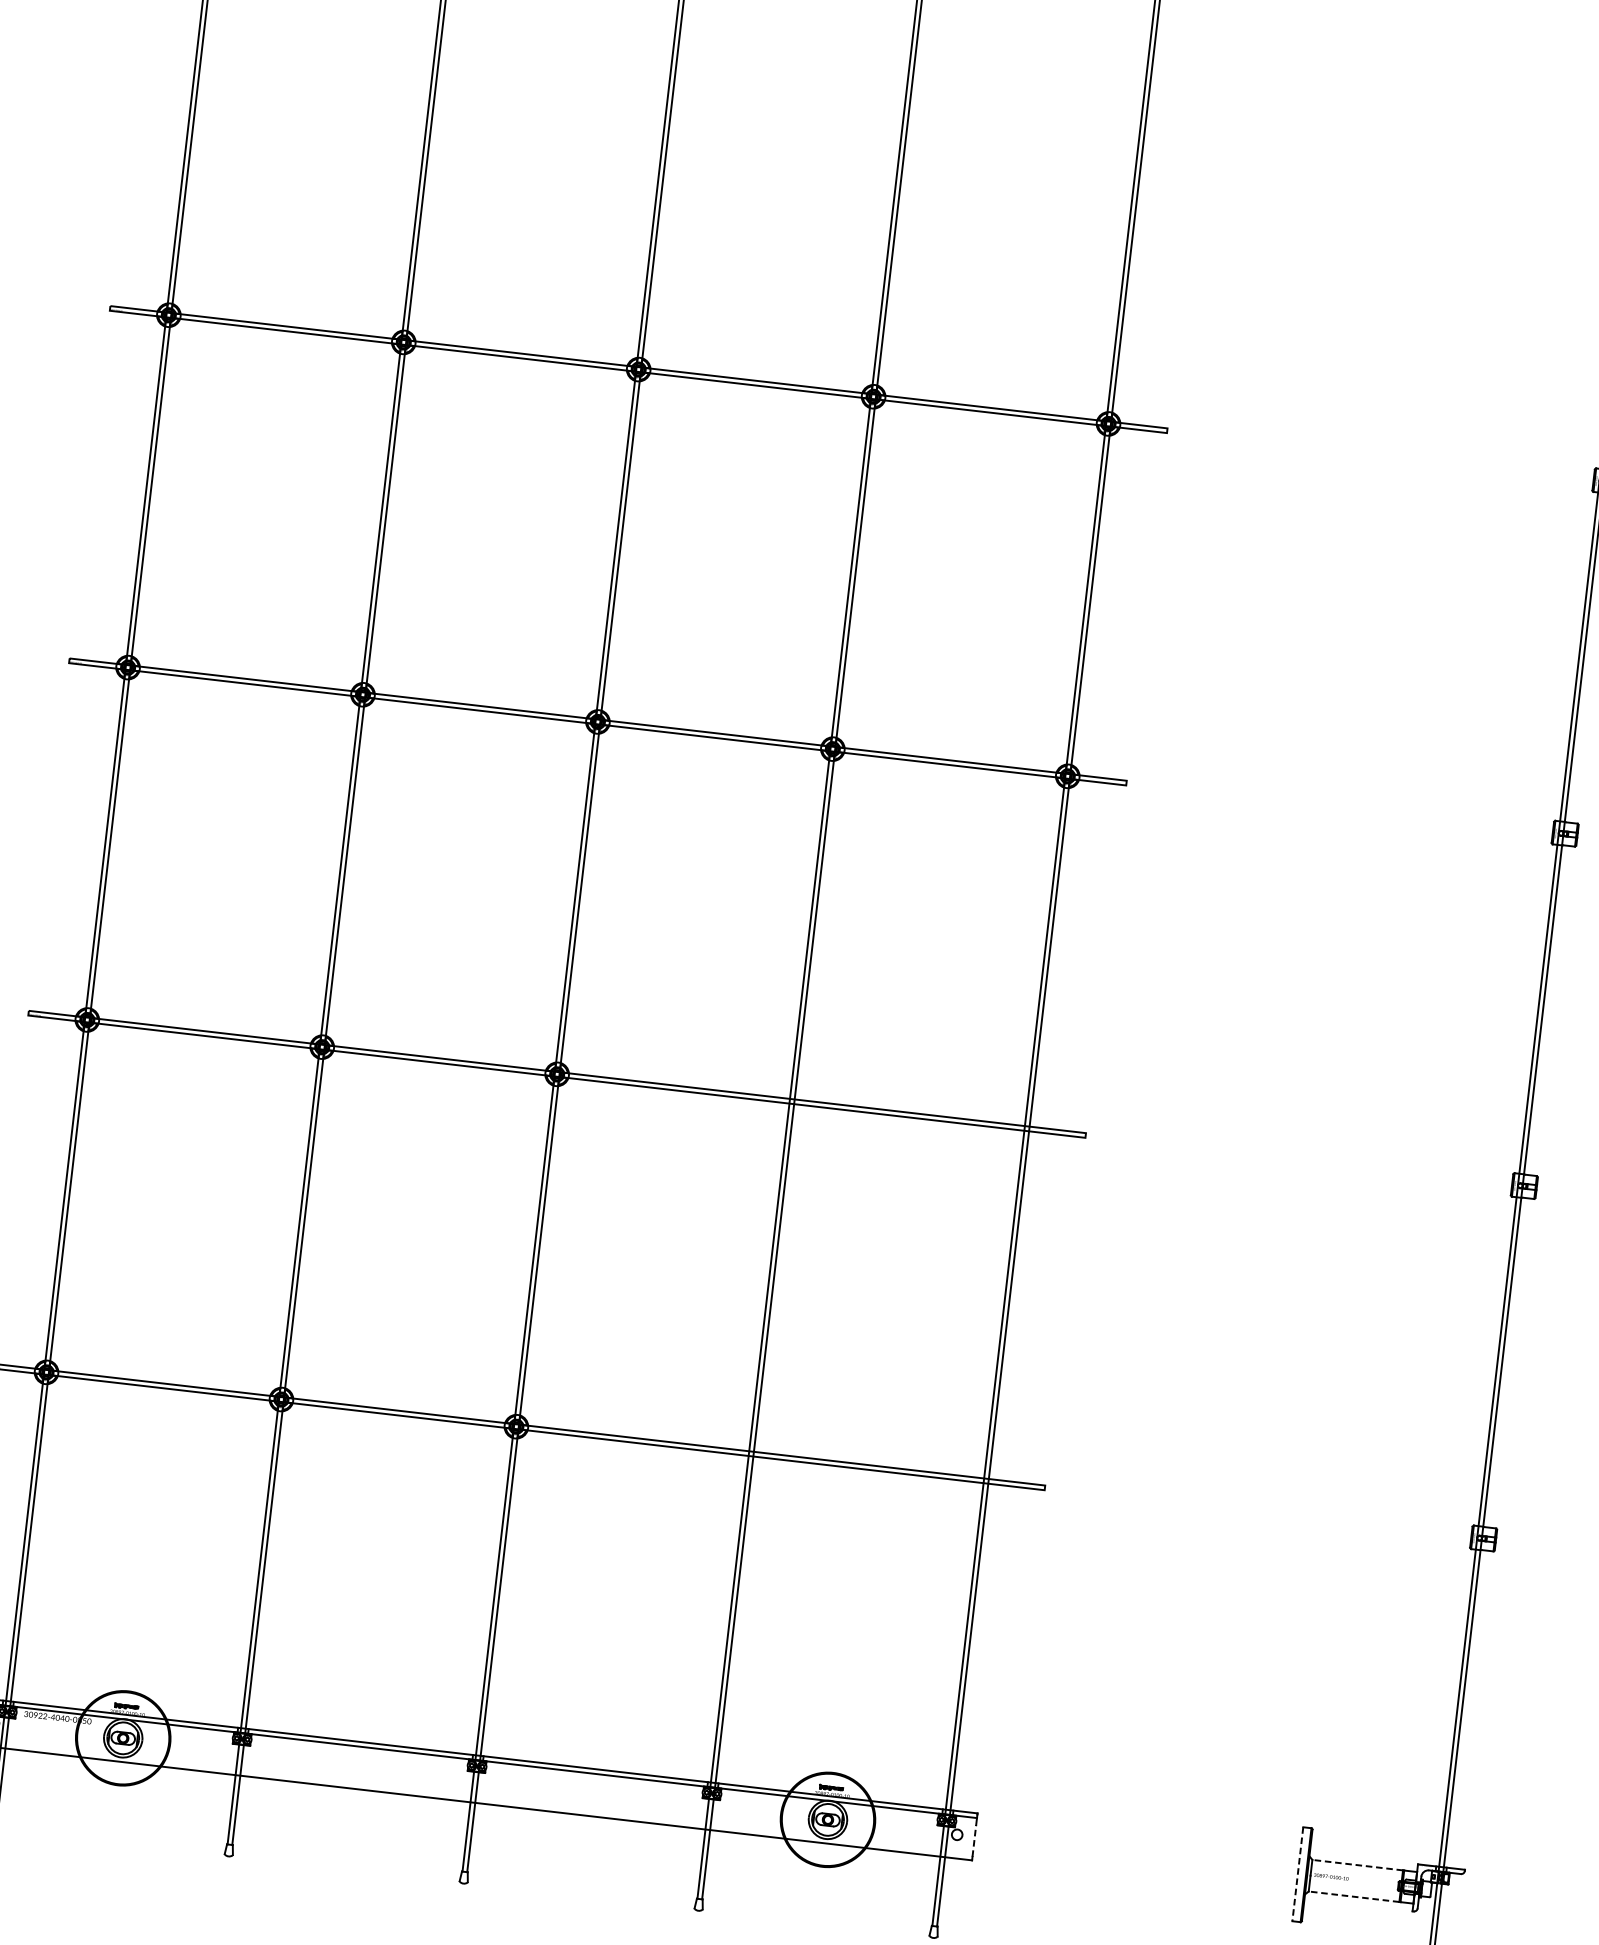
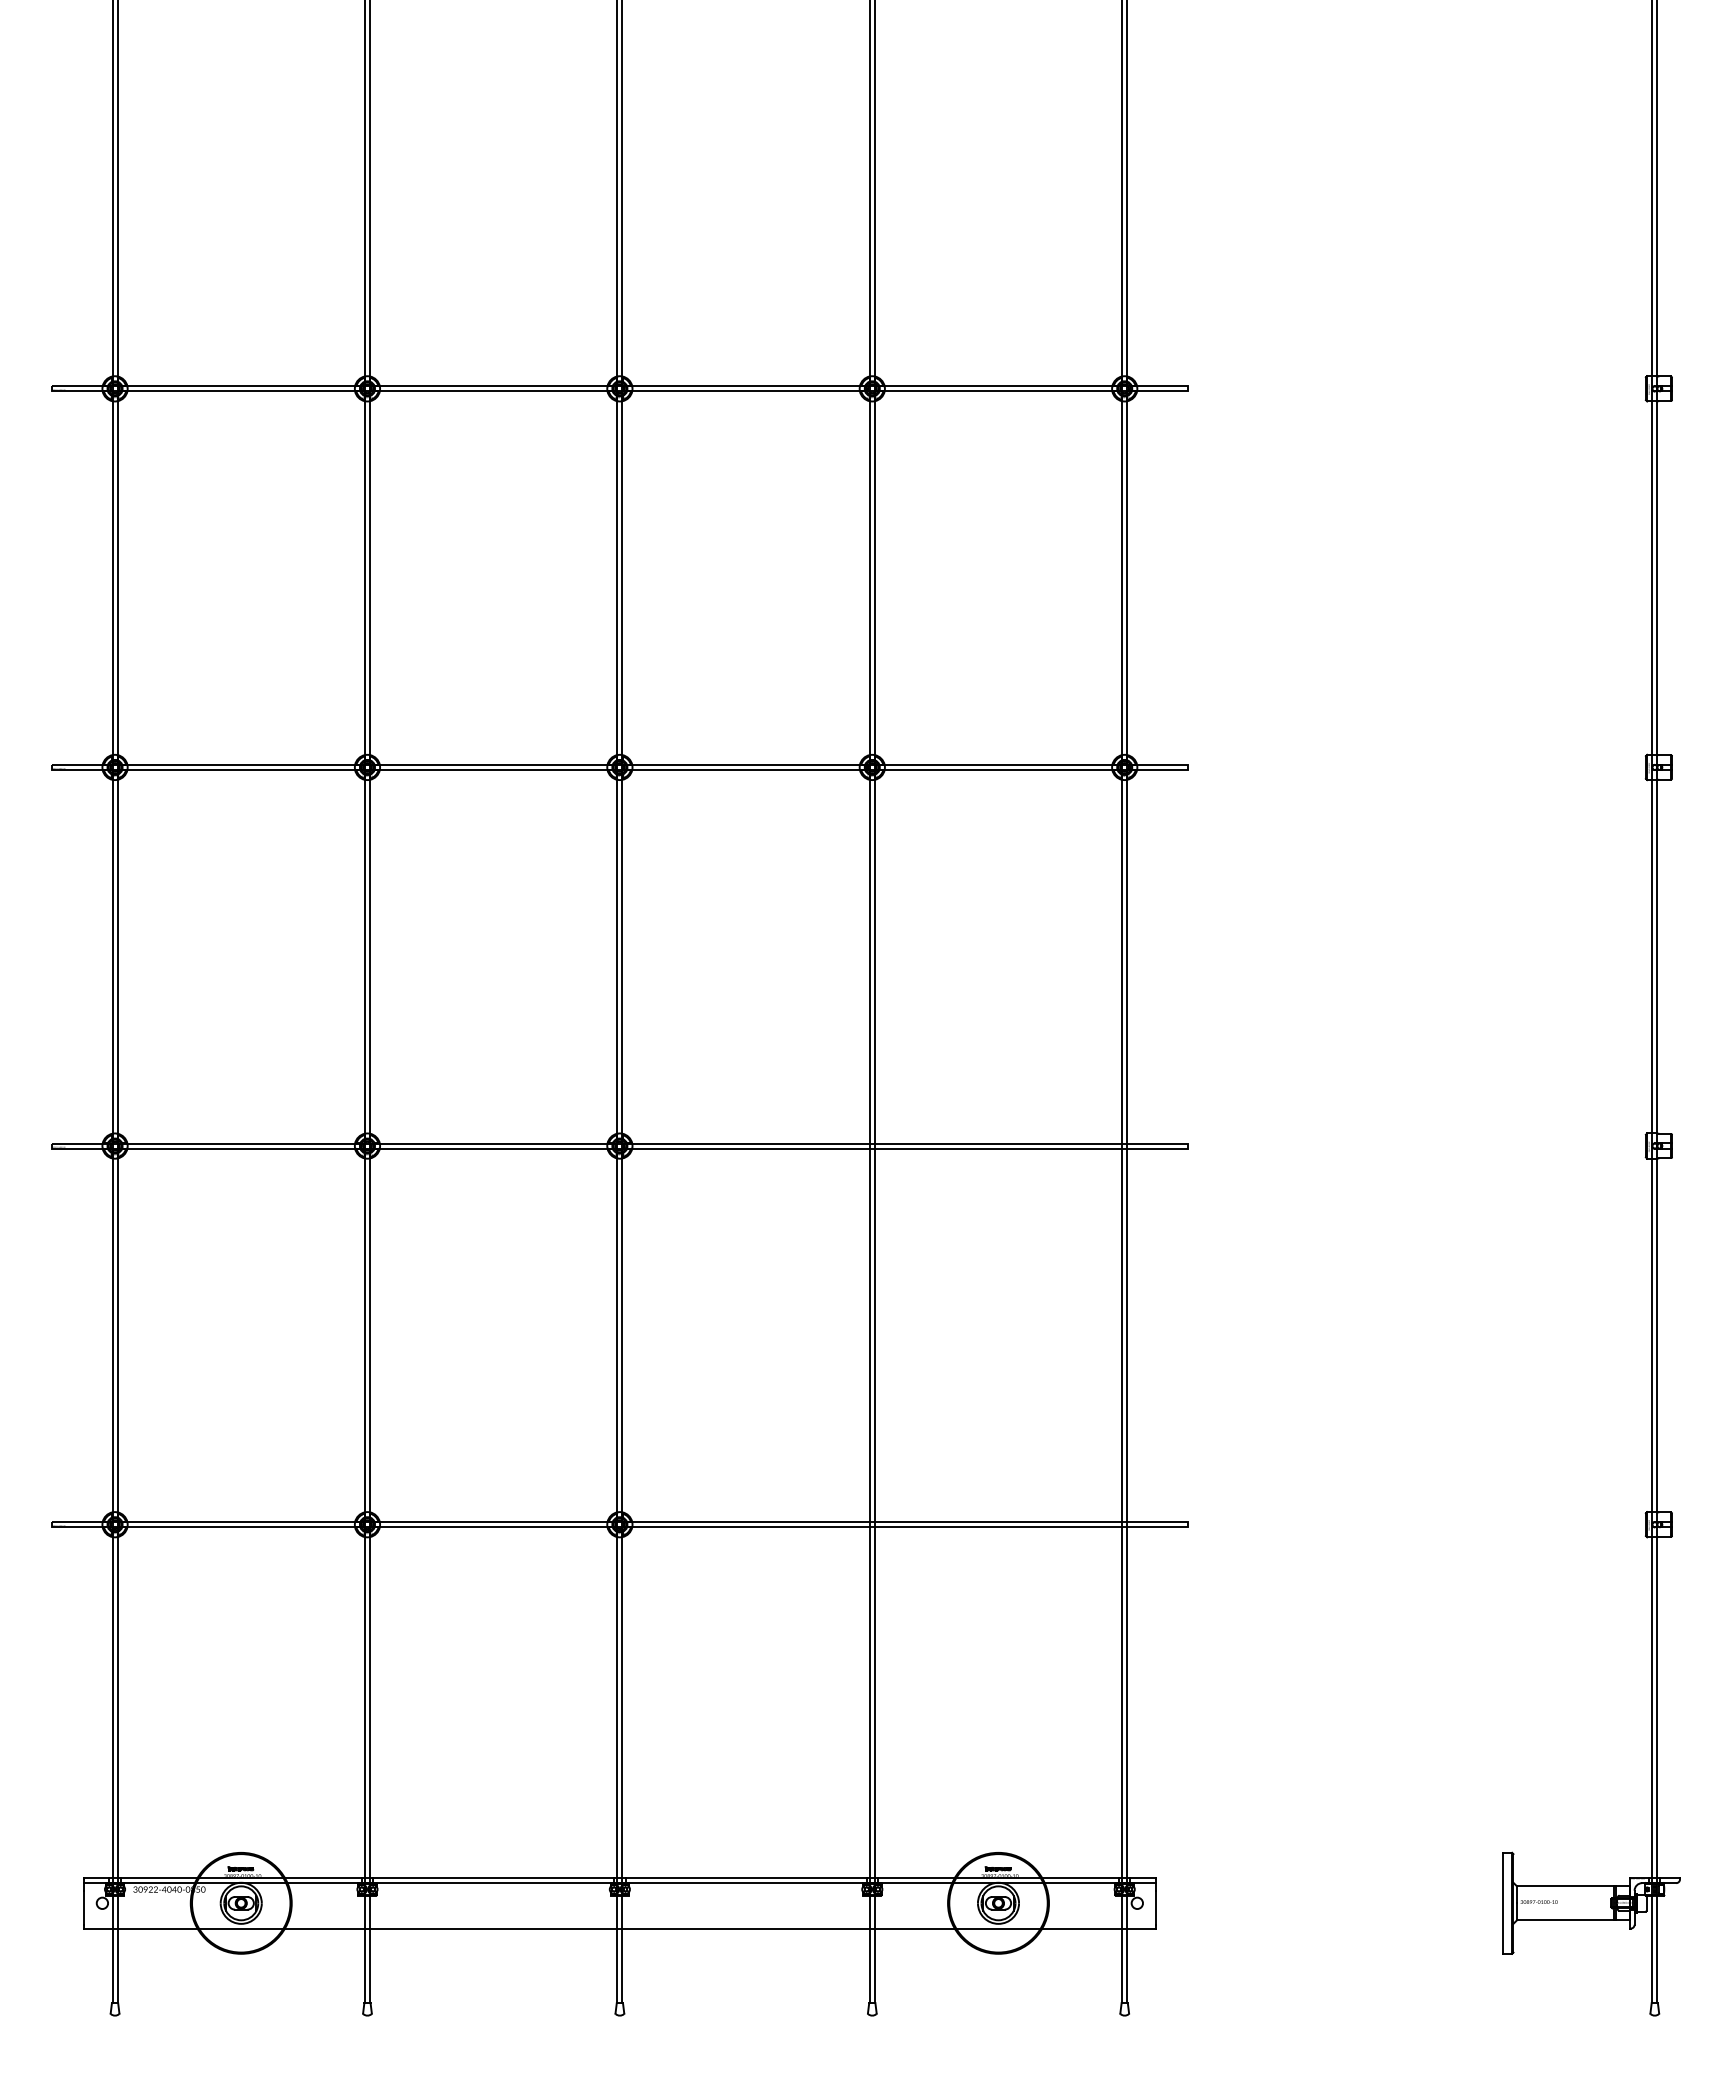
line: (974, 1840) -> (1156, 1907), dashed -> solid
line: (1357, 1865) -> (1565, 1886), dashed -> solid
line: (1297, 1874) -> (1503, 1903), dashed -> solid
line: (1353, 1896) -> (1565, 1920), dashed -> solid

